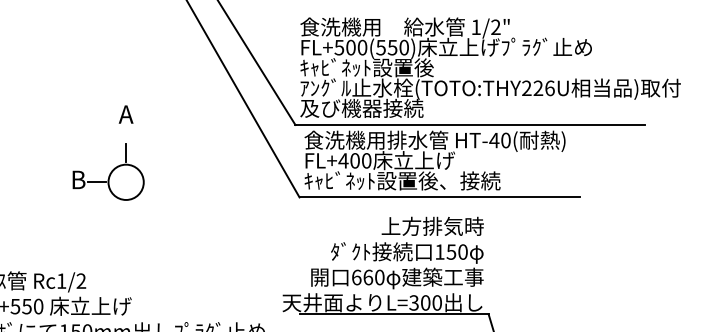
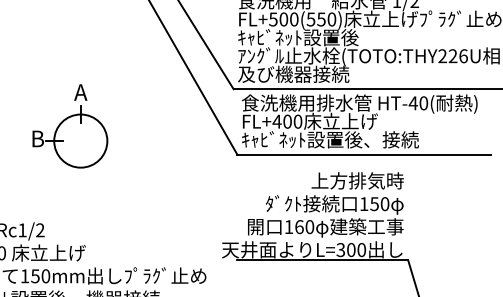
text: (125, 114) -> (80, 92), moved
circle: (125, 181) -> (80, 140), size x1.67
text: (356, 277) -> (288, 227), 660 -> 160

